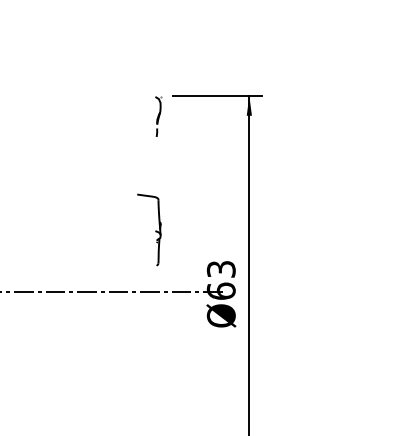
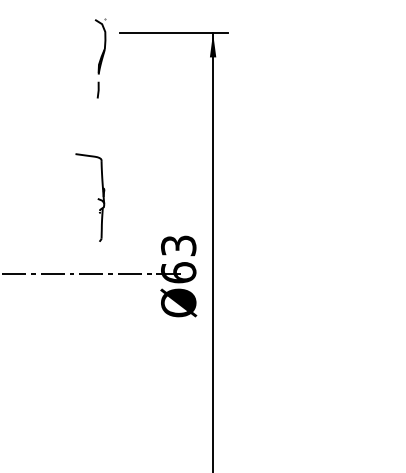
part: (158, 116) -> (101, 58), size x1.6

